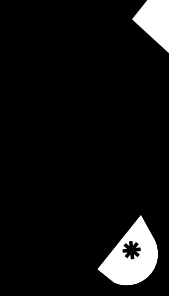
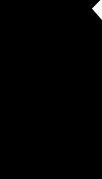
fill: (126, 250) -> (74, 141), added

